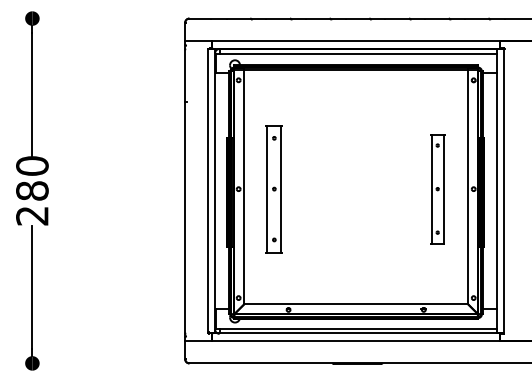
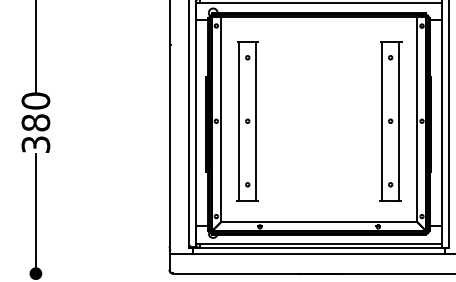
part: (273, 188) -> (246, 120), size x1.43
part: (437, 188) -> (390, 120), size x1.67
text: (32, 215) -> (36, 144), 280 -> 380

